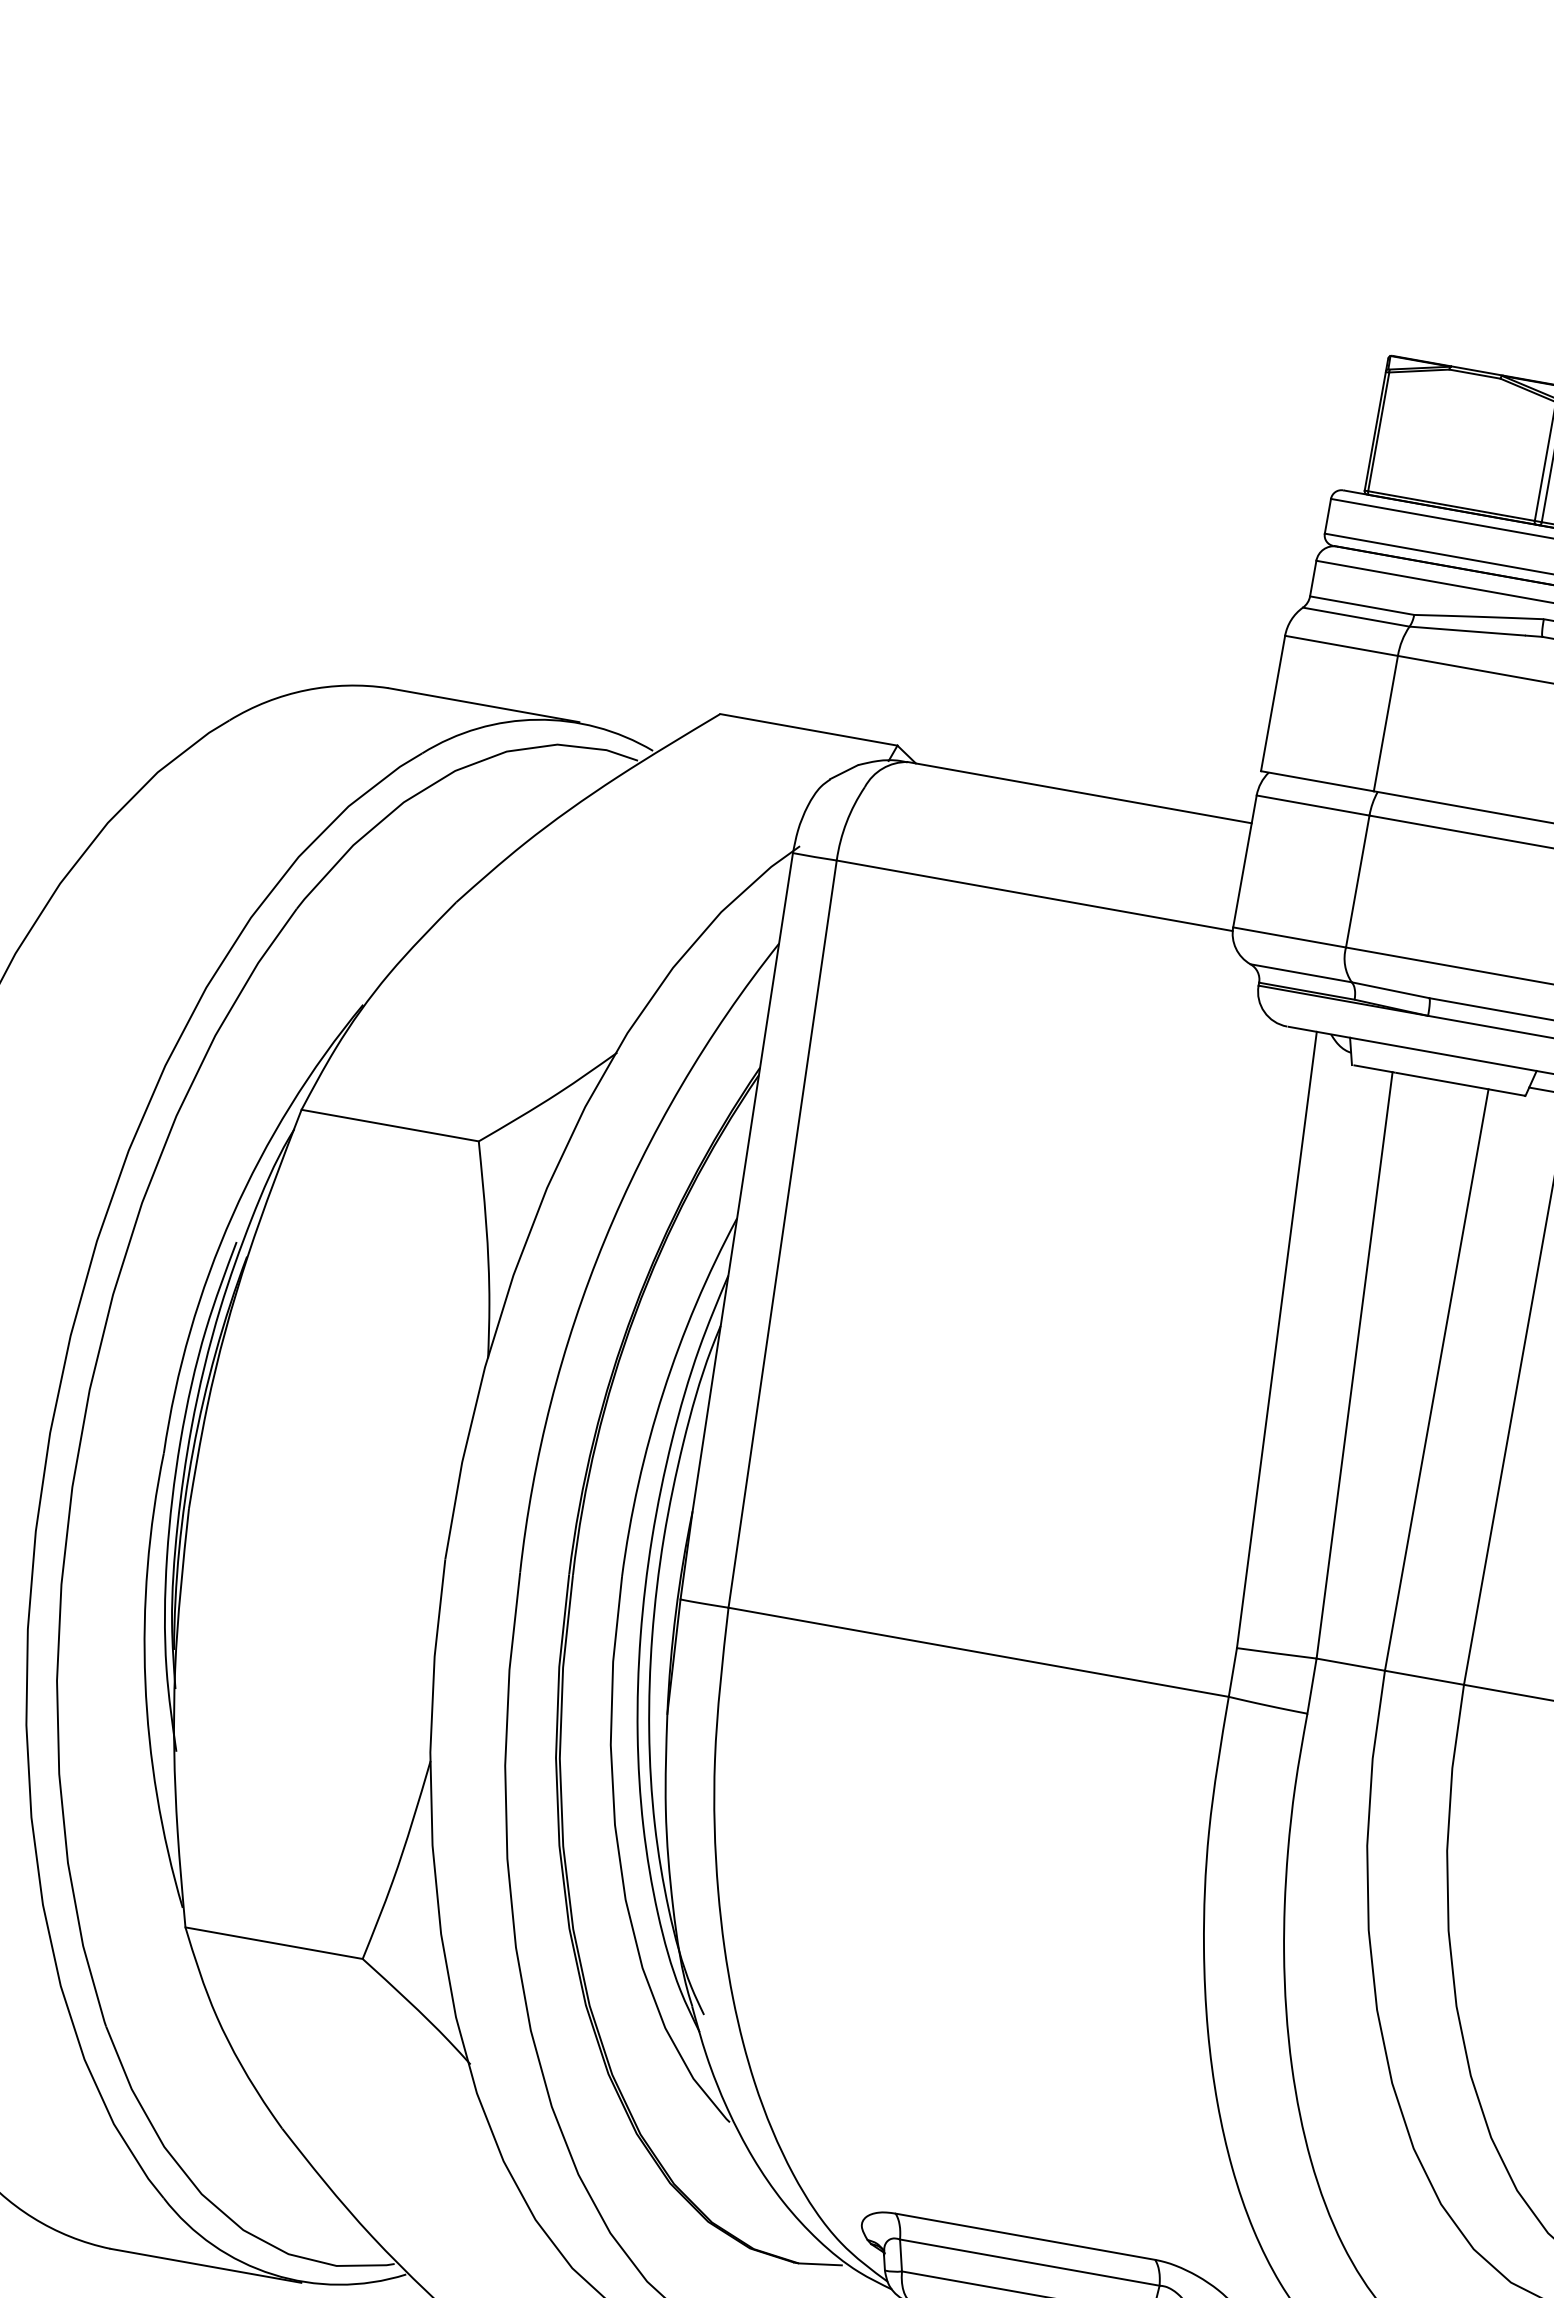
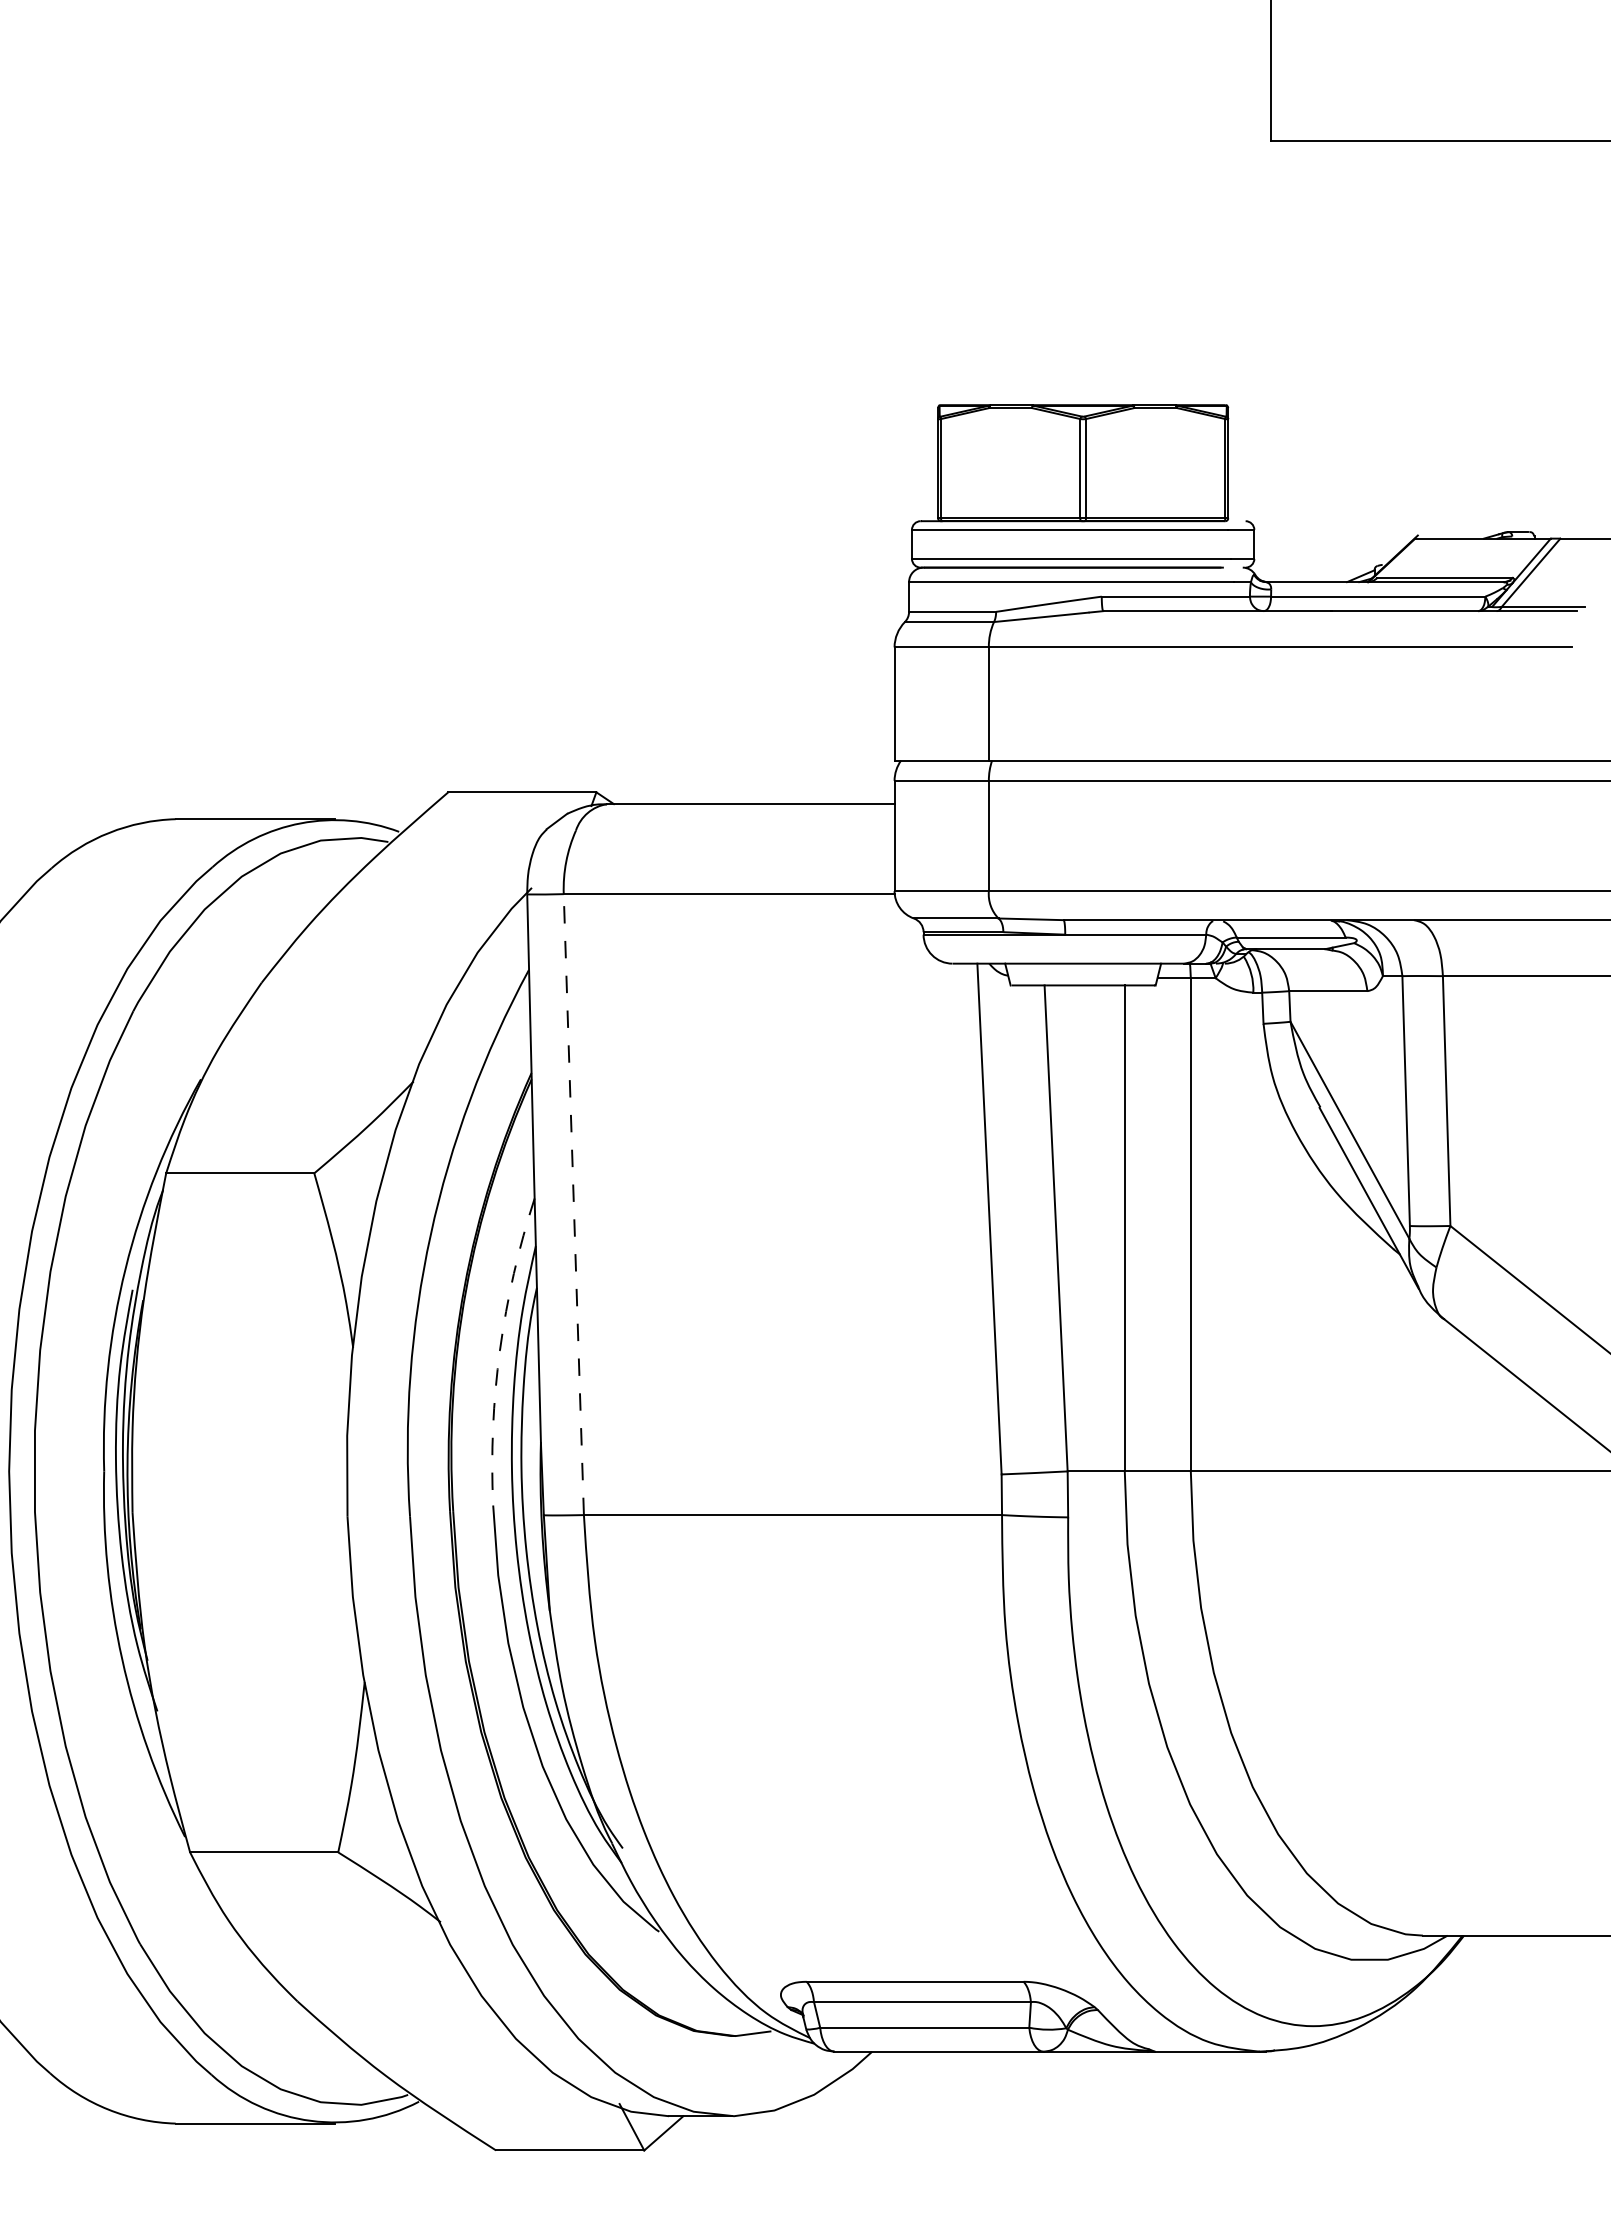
line: (782, 1233) -> (573, 1204), solid -> dashed
arc: (663, 1393) -> (500, 1350), solid -> dashed

